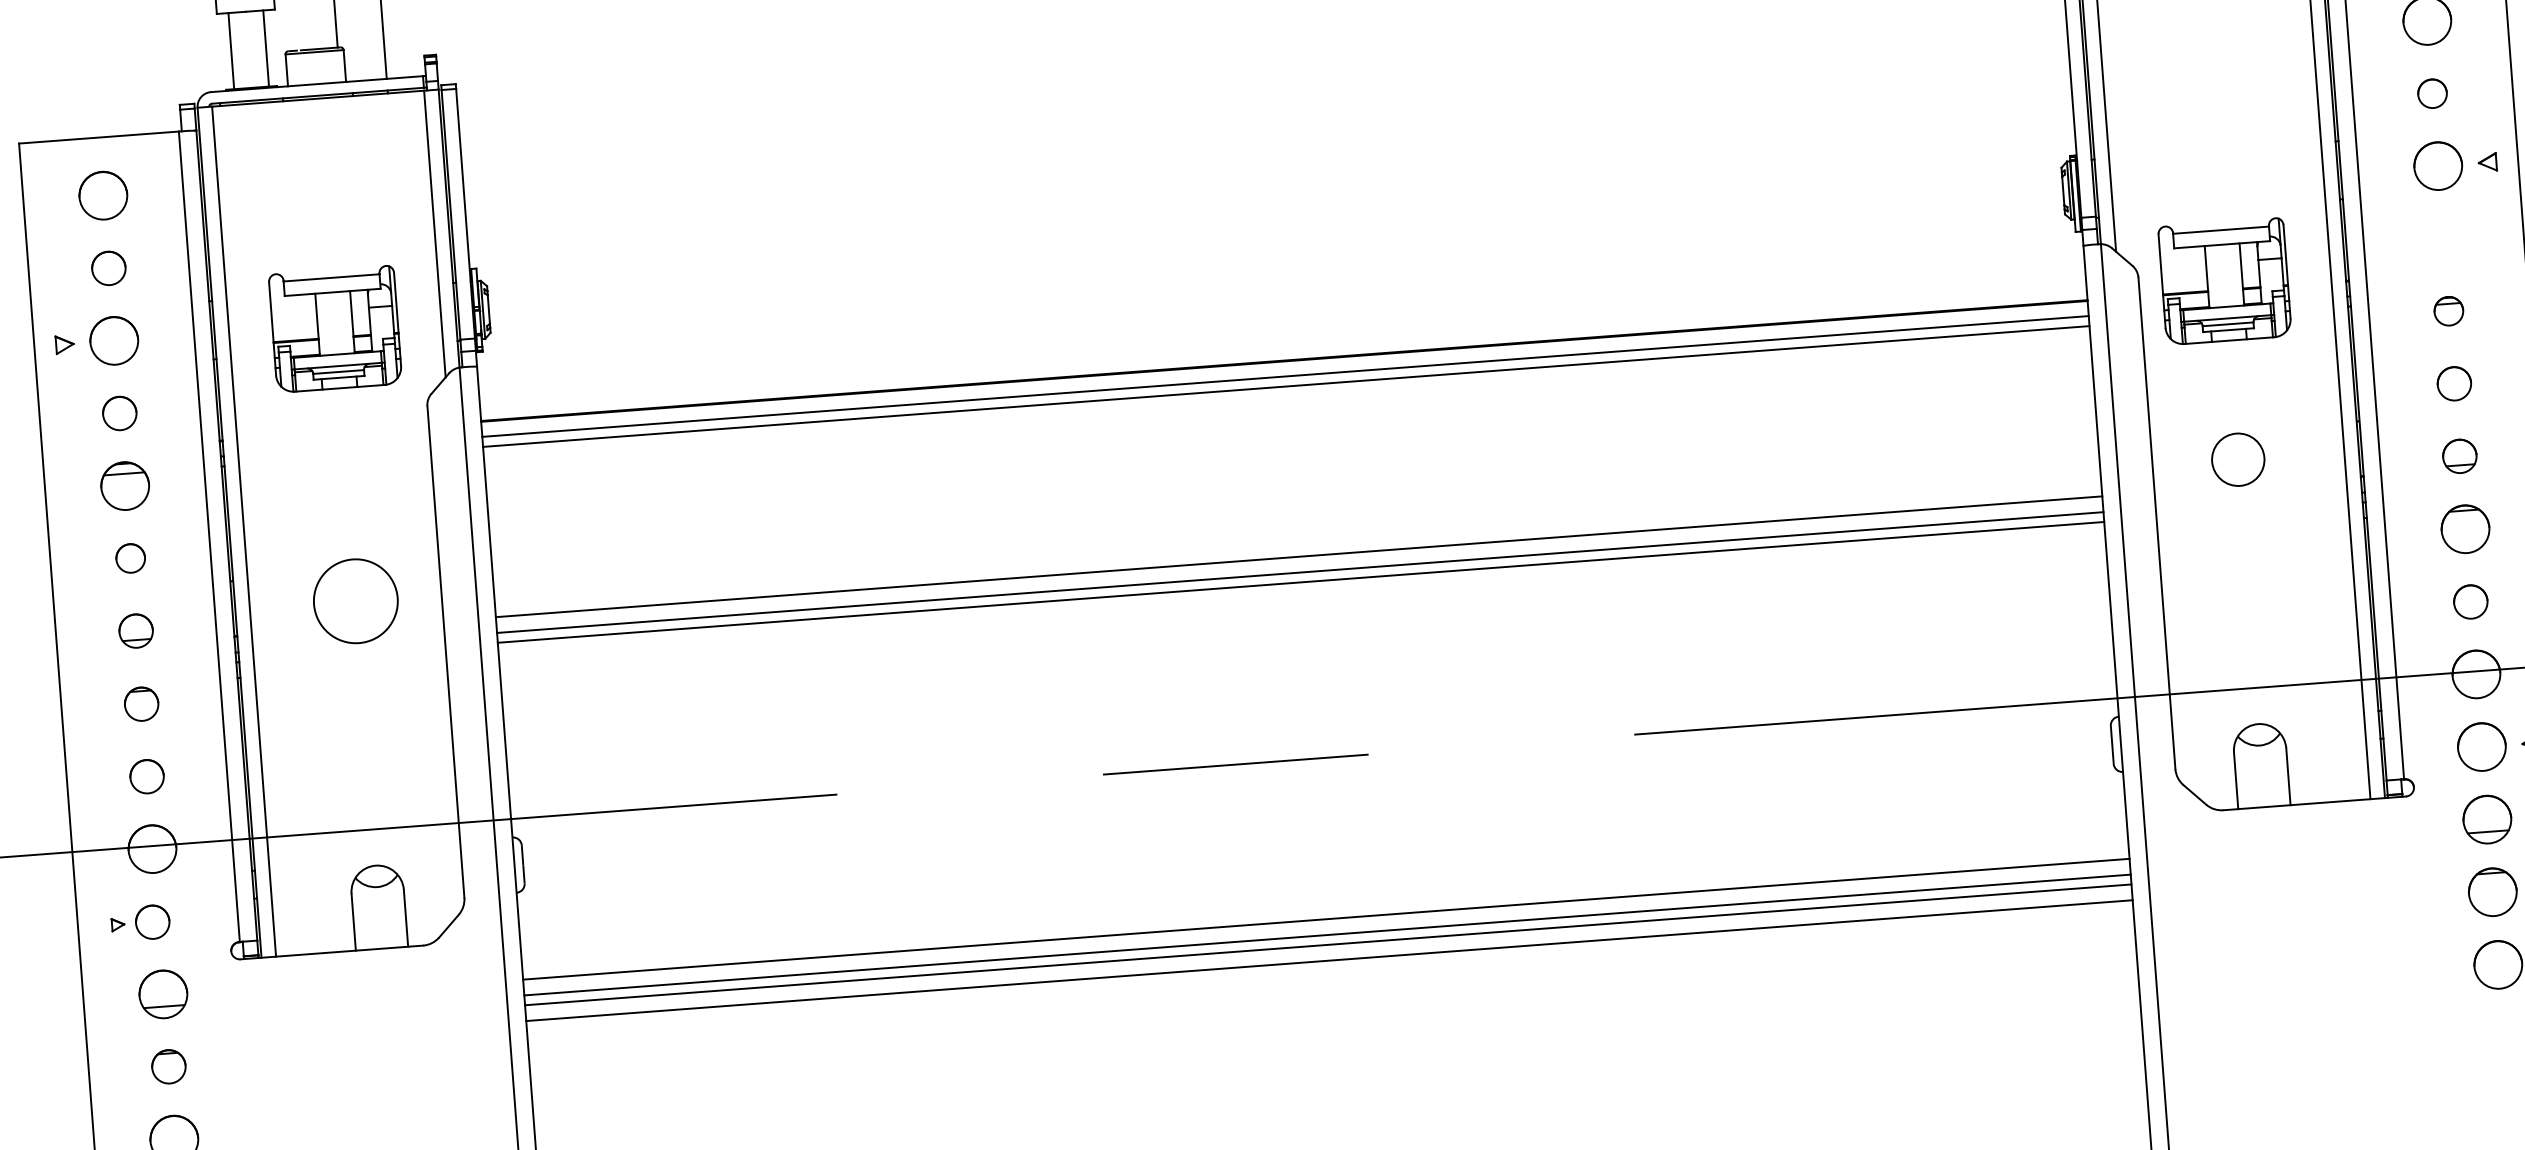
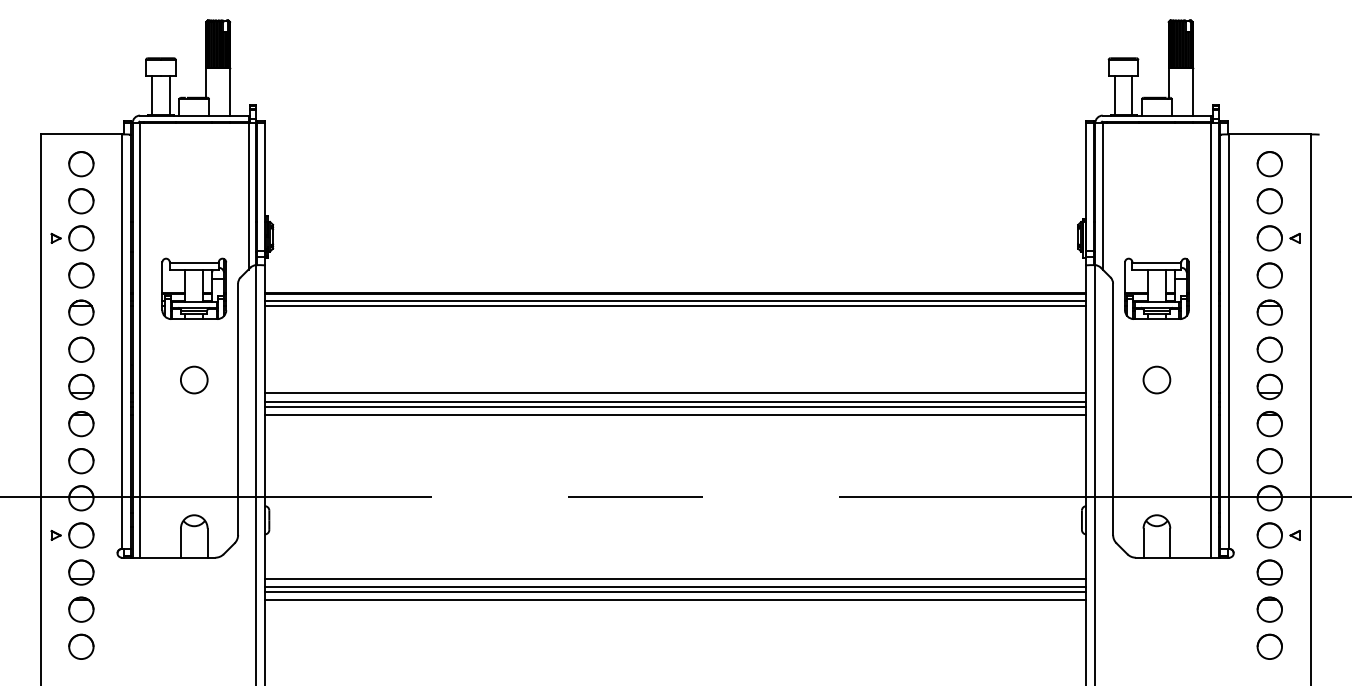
circle: (2432, 94) -> (1269, 201), size x1.67
circle: (2443, 238) -> (1269, 275), added
circle: (109, 268) -> (81, 201), size x1.43
part: (2448, 311) -> (1269, 312), size x1.67
part: (335, 328) -> (194, 288), moved
circle: (2453, 383) -> (1269, 349), size x1.43
circle: (119, 413) -> (81, 275), size x1.43
part: (2459, 455) -> (1269, 386), size x1.43
circle: (130, 558) -> (81, 349), size x1.67
line: (1301, 597) -> (675, 414), added
circle: (354, 600) -> (193, 379), size x0.62
circle: (2470, 602) -> (1269, 461), size x1.43
part: (136, 630) -> (81, 386), size x1.43
part: (141, 704) -> (81, 424), size x1.43
circle: (147, 777) -> (81, 461), size x1.43
part: (140, 923) -> (72, 535), size x1.43
part: (169, 1066) -> (81, 609), size x1.43

